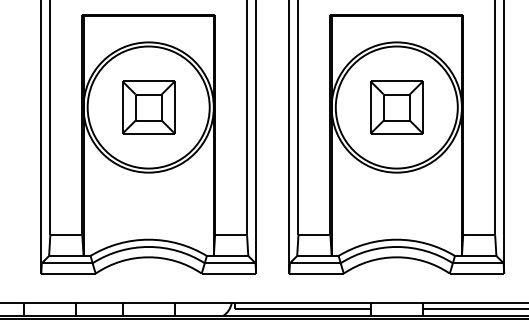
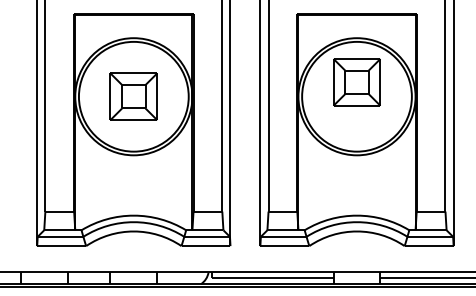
part: (396, 107) -> (356, 82), moved

